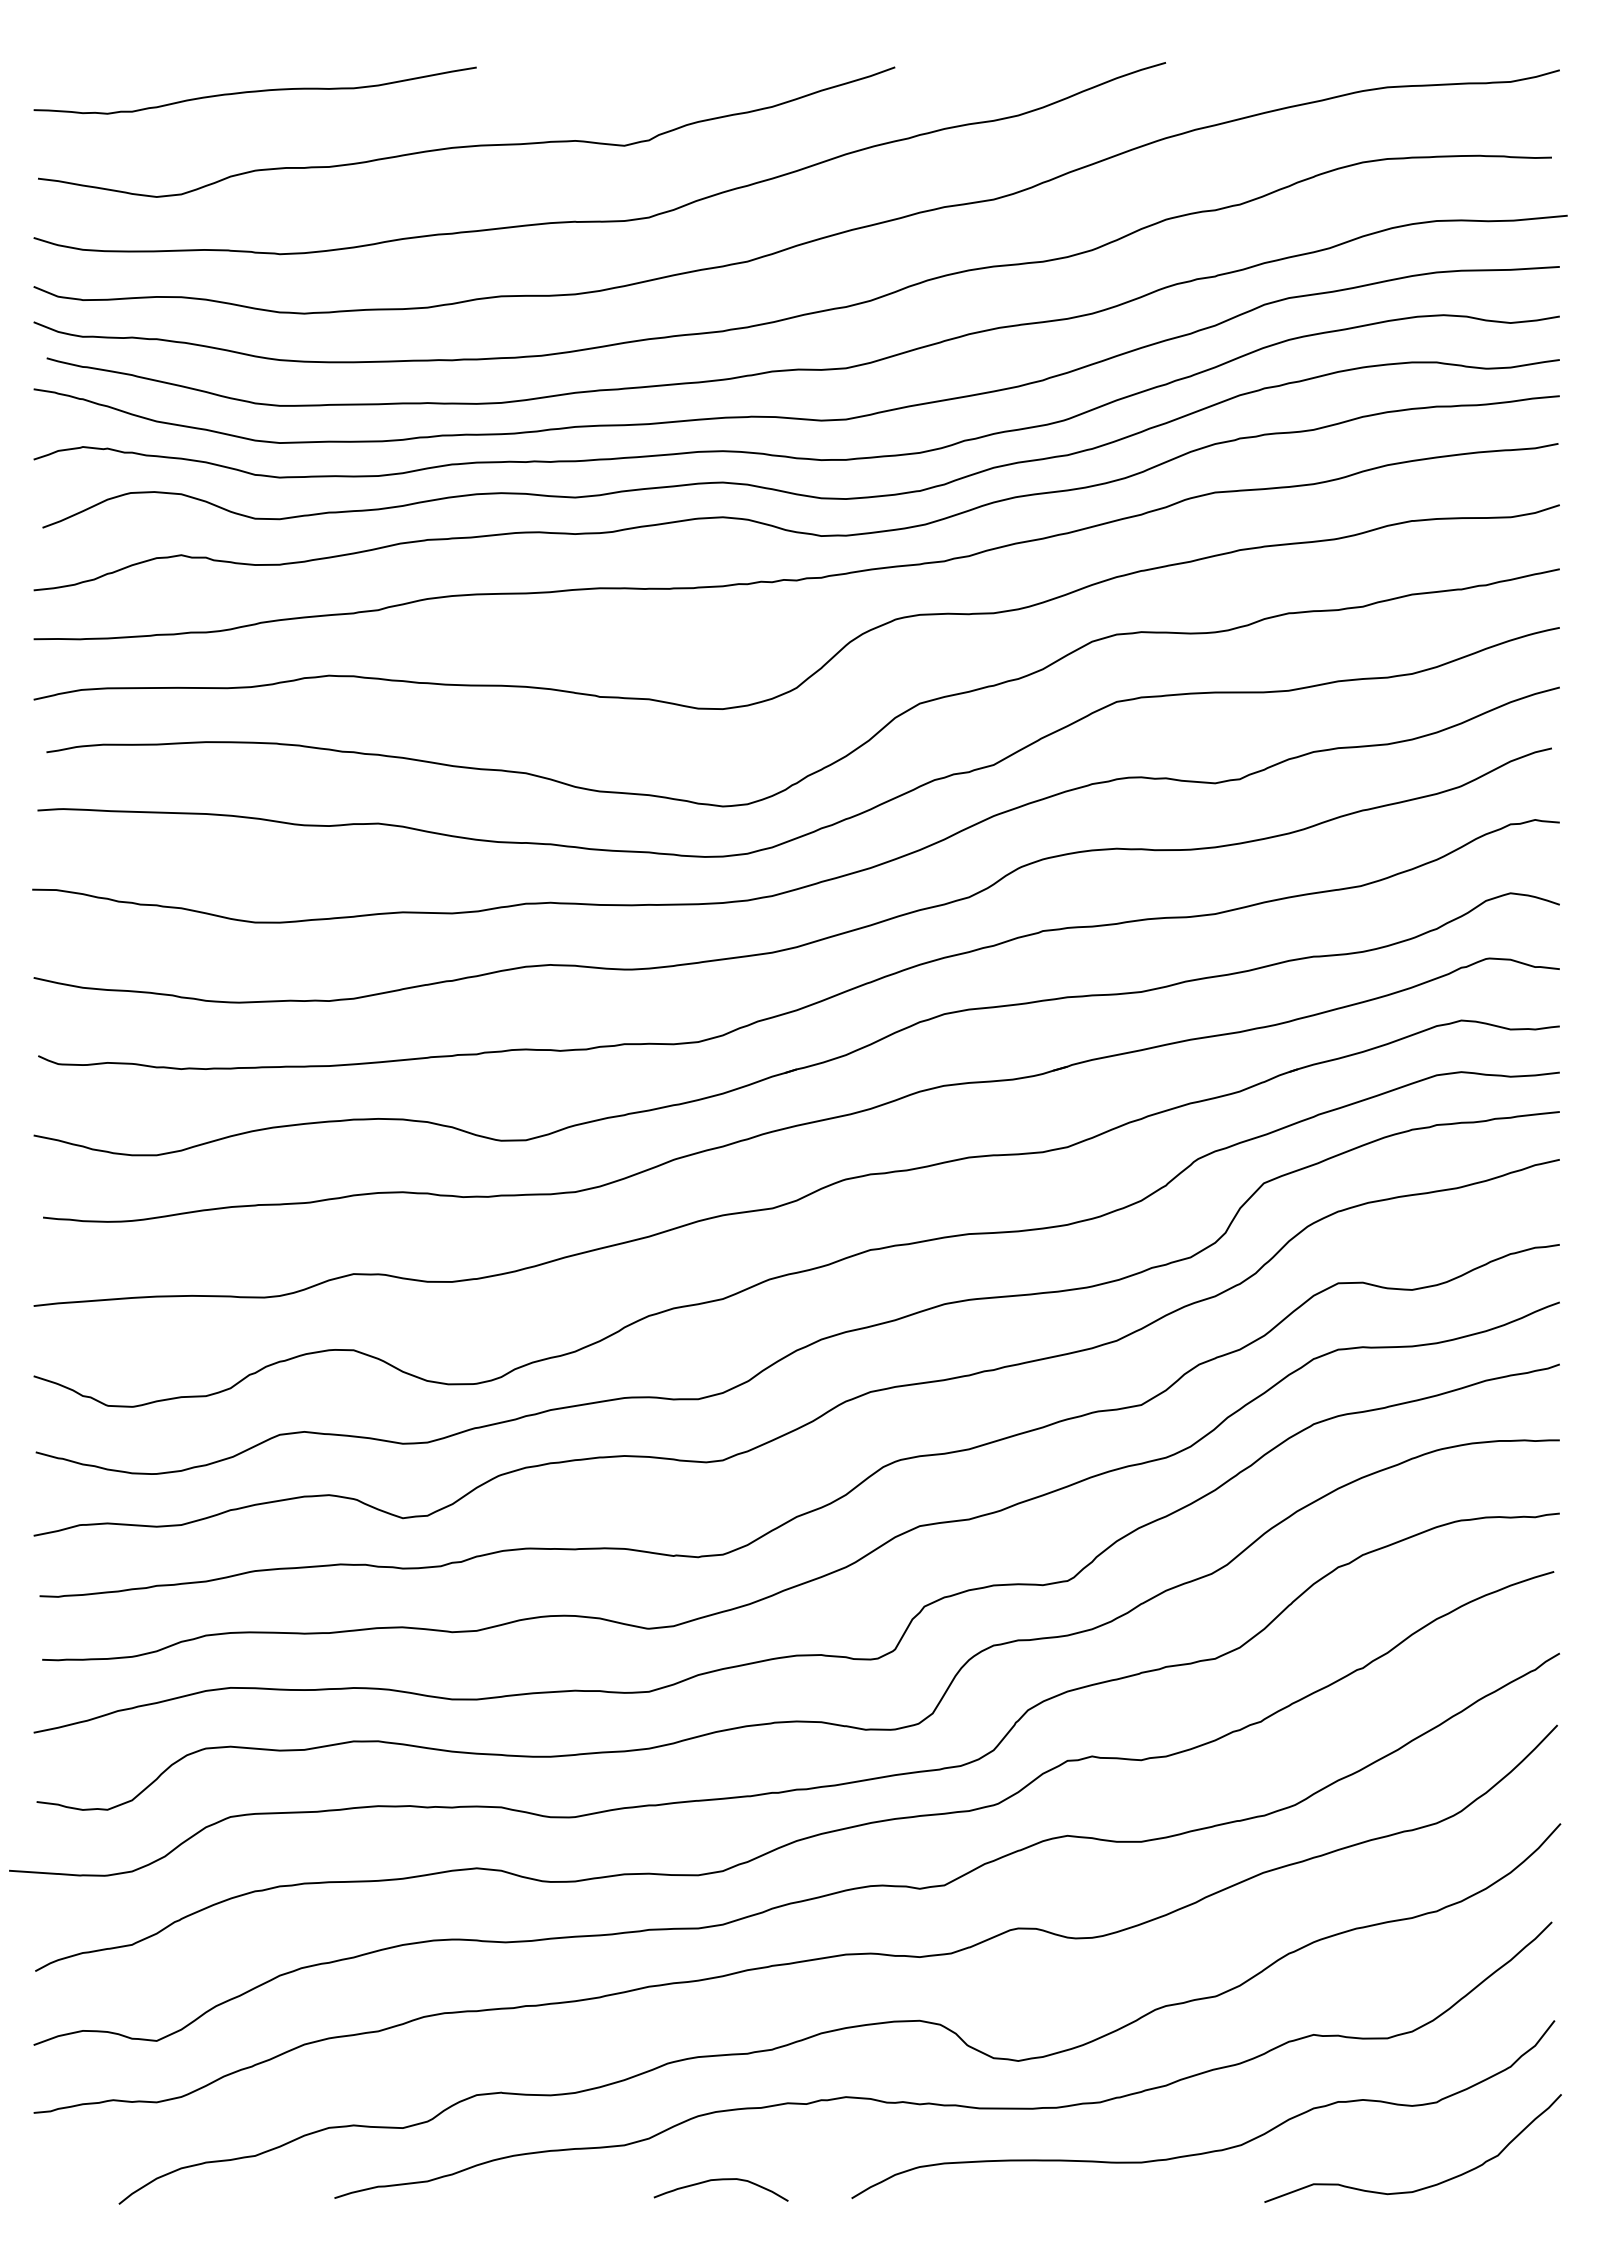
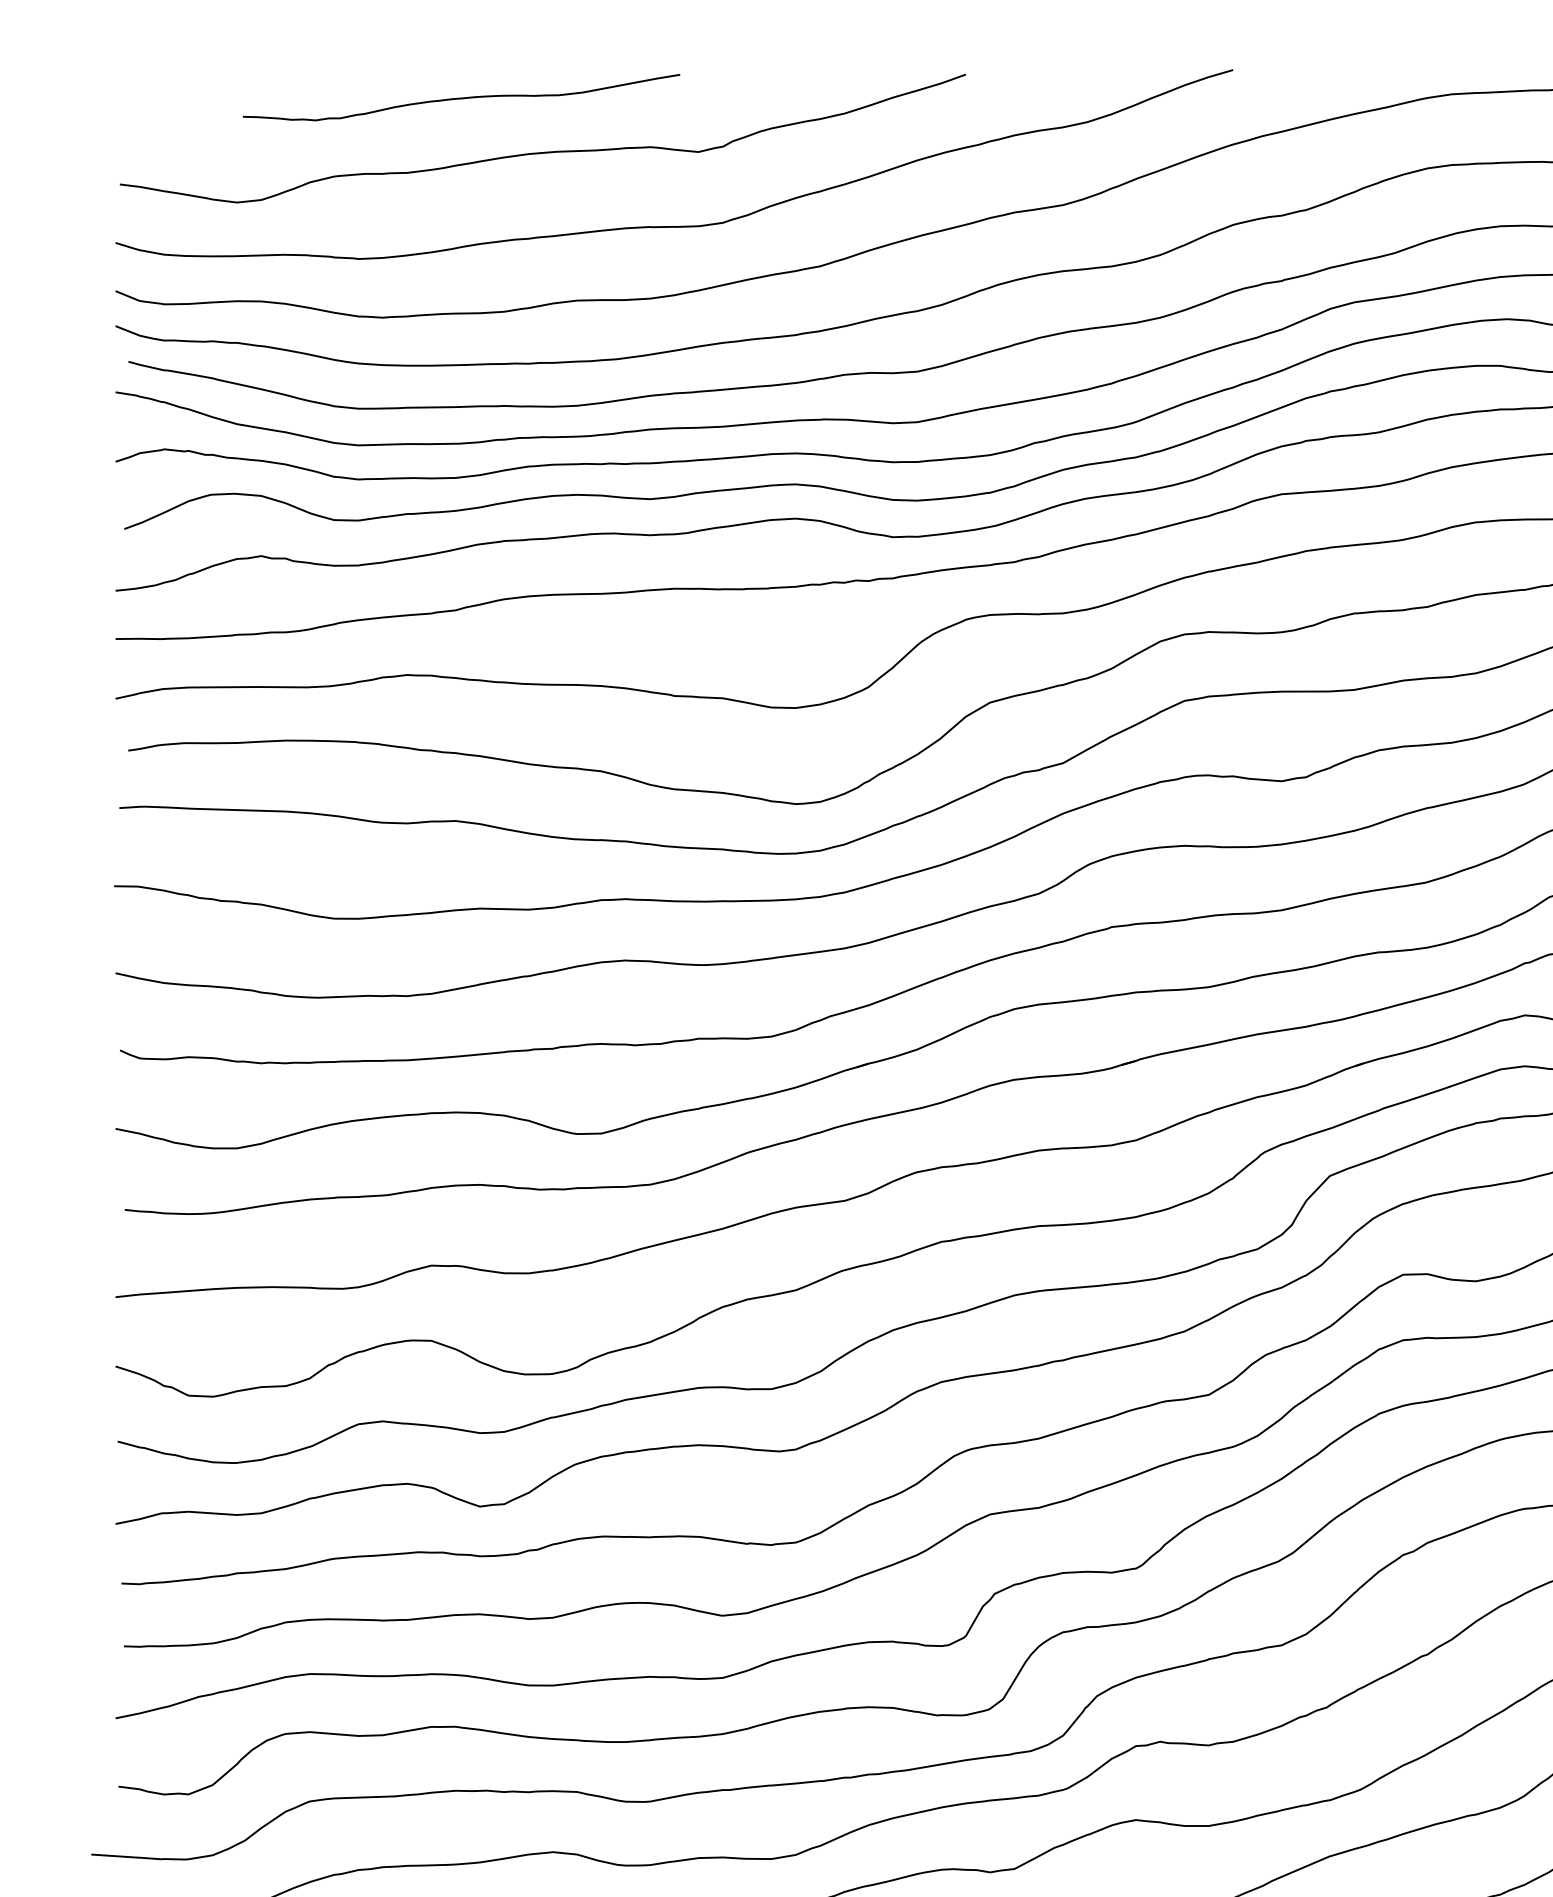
curve: (254, 90) -> (460, 97), moved

